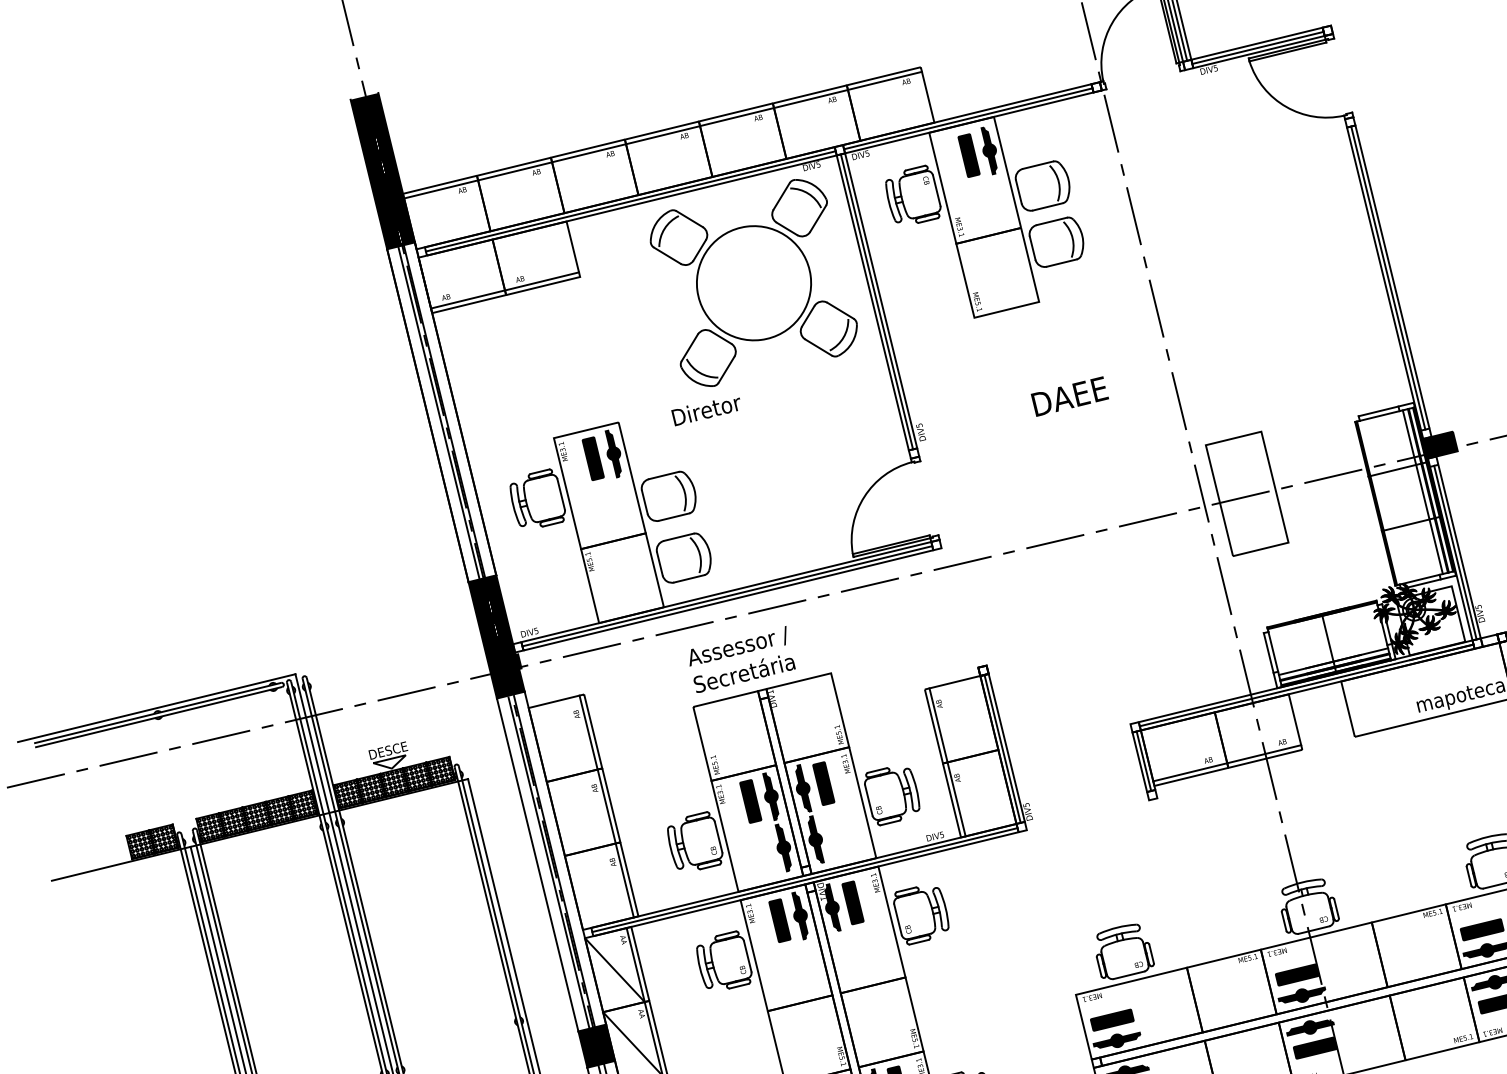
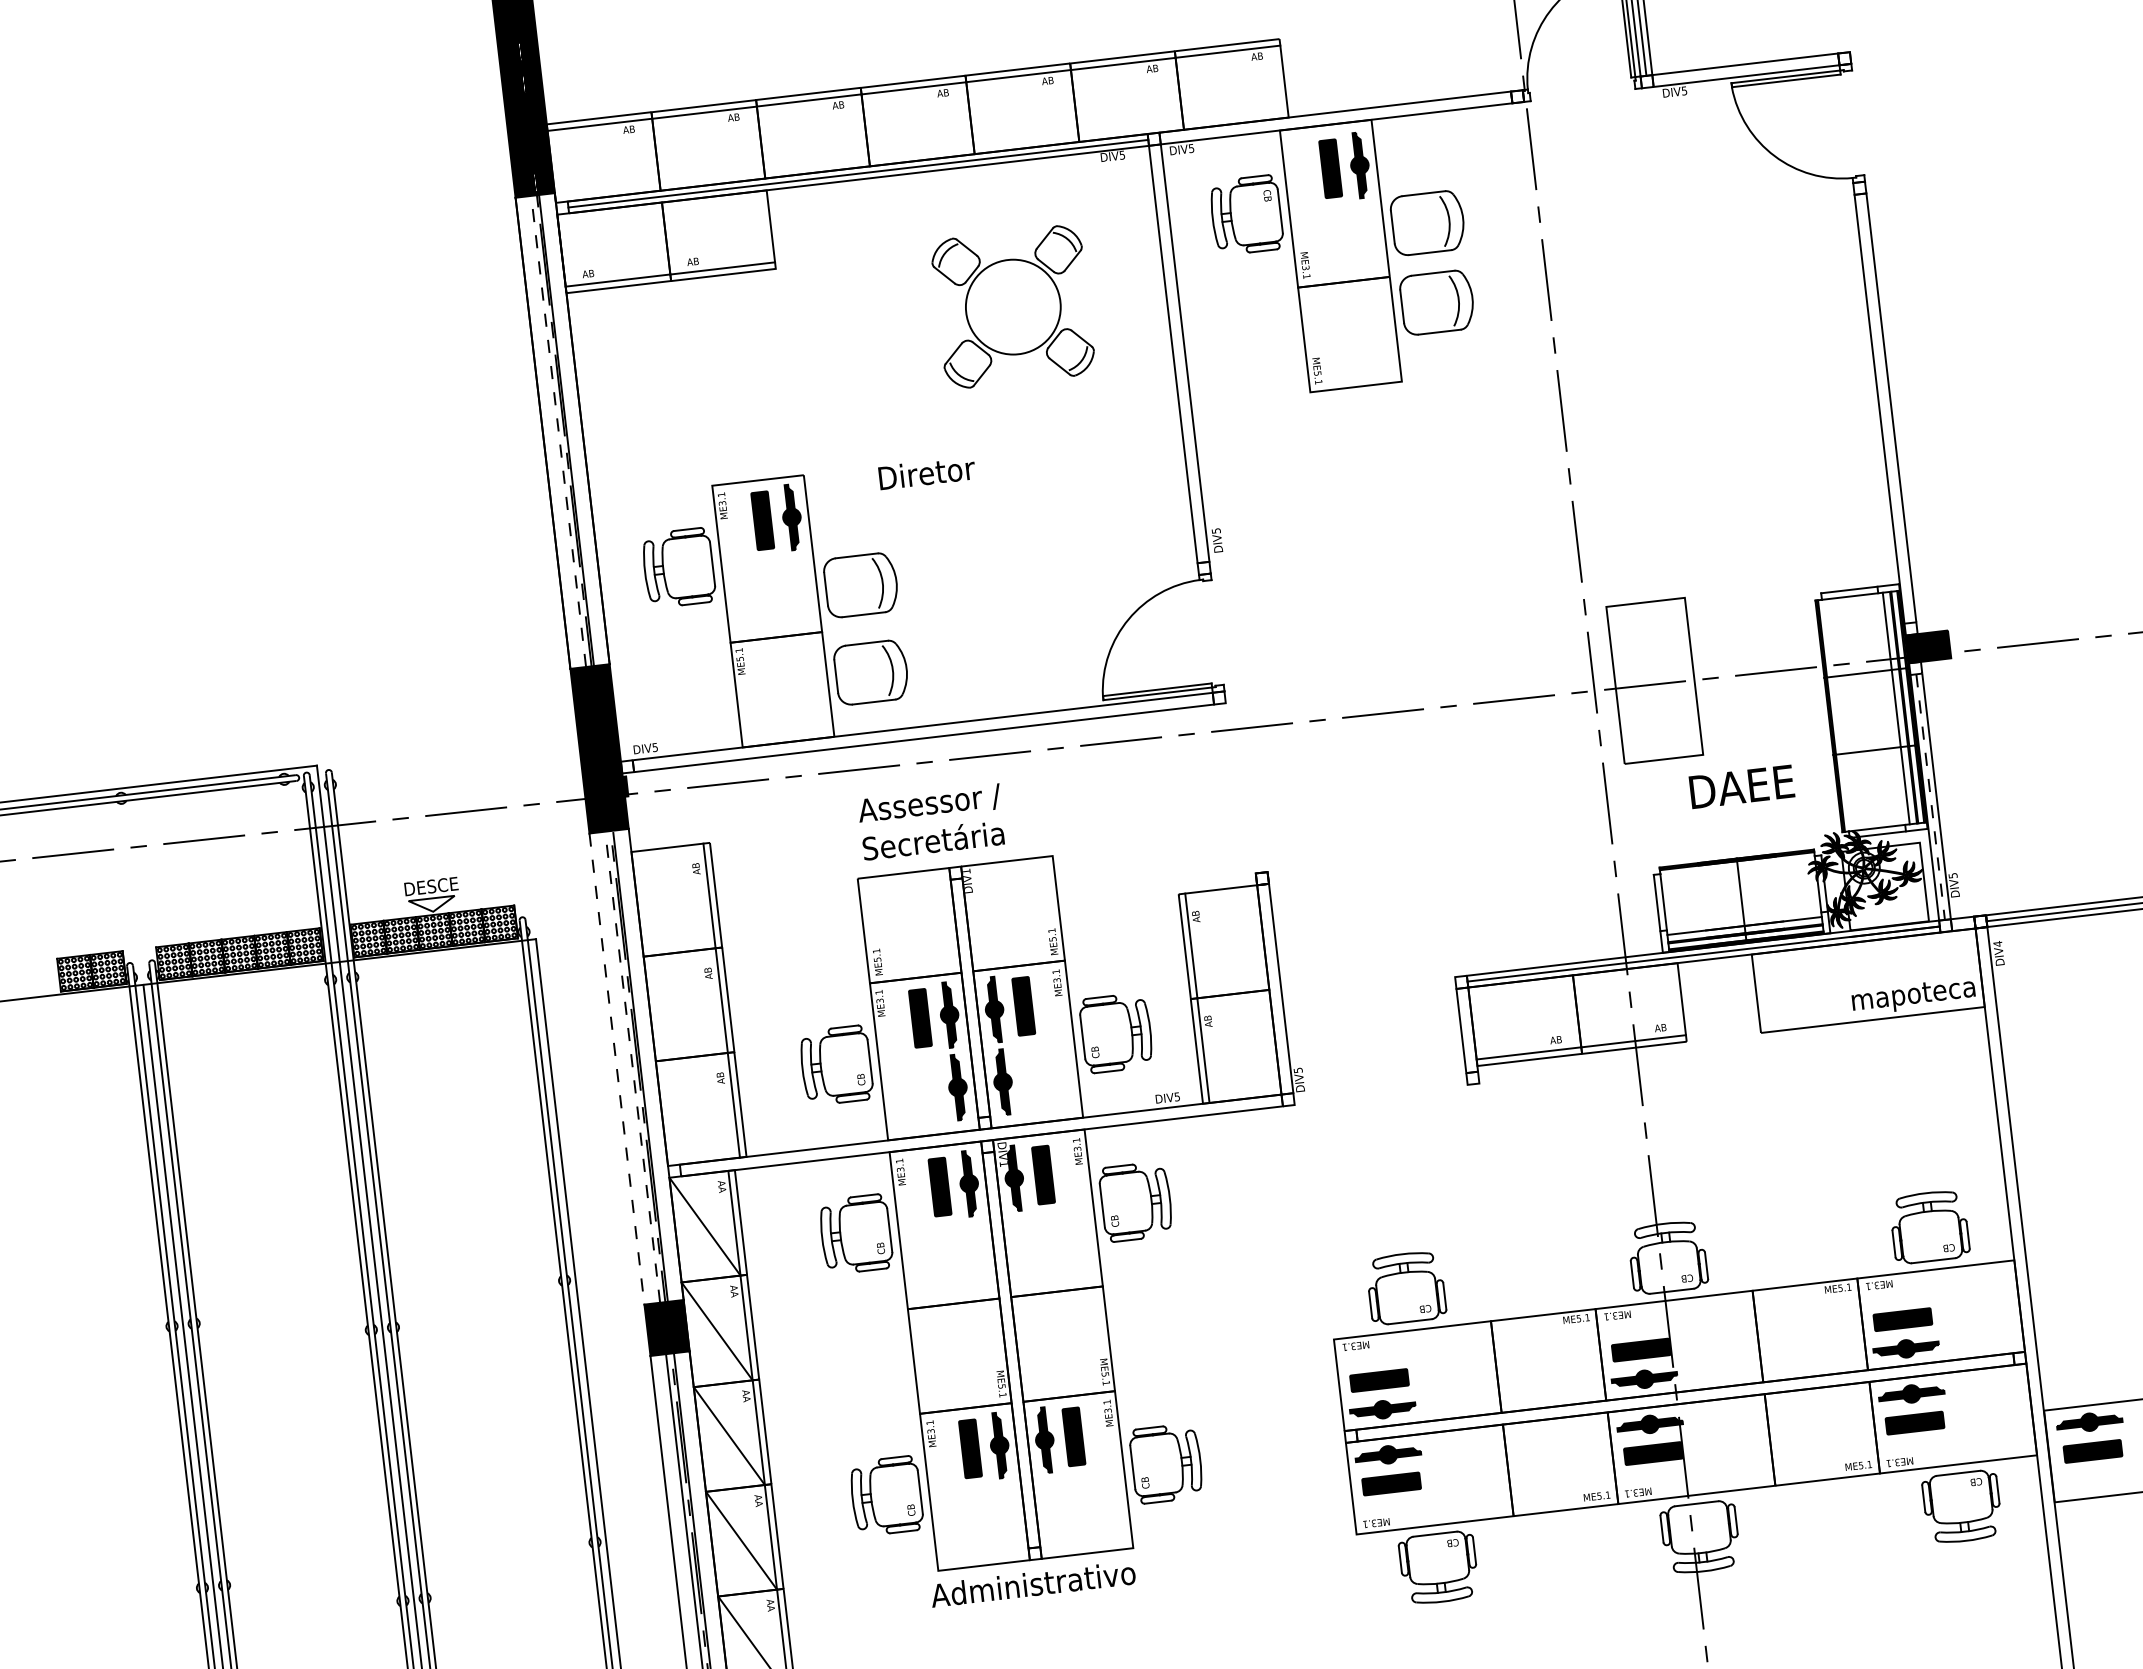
line: (1257, 48) -> (1745, 70), removed
line: (967, 118) -> (1335, 117), removed
line: (1388, 278) -> (1885, 408), removed
part: (753, 282) -> (1012, 306), size x0.6
line: (876, 301) -> (1178, 353), removed
text: (1069, 396) -> (1741, 786), moved
line: (438, 412) -> (558, 430), solid -> dashed
line: (1455, 552) -> (1930, 797), solid -> dashed
line: (727, 596) -> (923, 732), removed
line: (1002, 748) -> (1275, 988), removed
line: (1144, 761) -> (1467, 1030), removed
line: (548, 863) -> (632, 1068), solid -> dashed
line: (538, 865) -> (617, 1069), solid -> dashed
line: (805, 880) -> (981, 1135), removed

